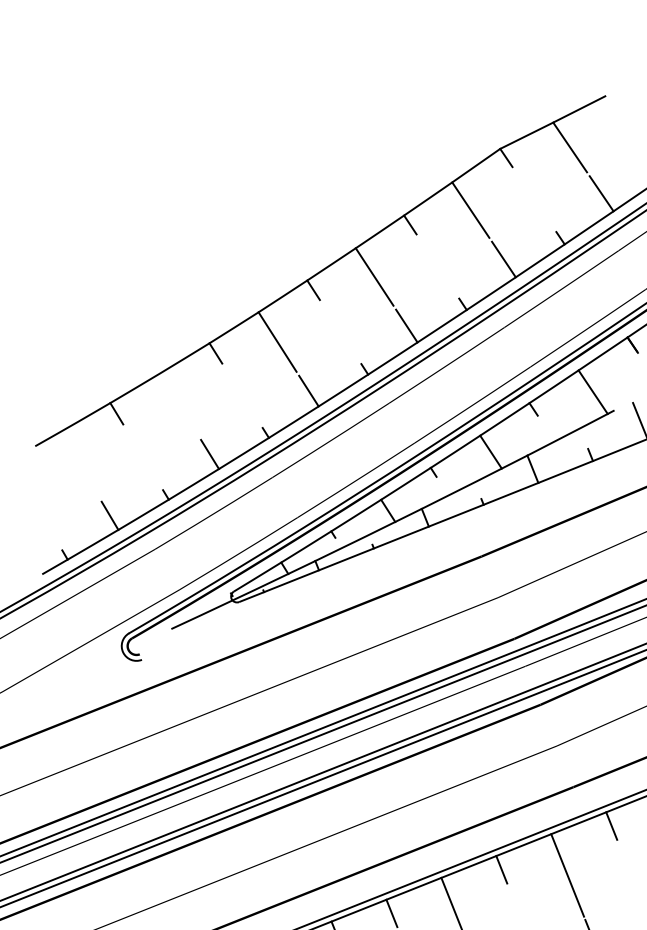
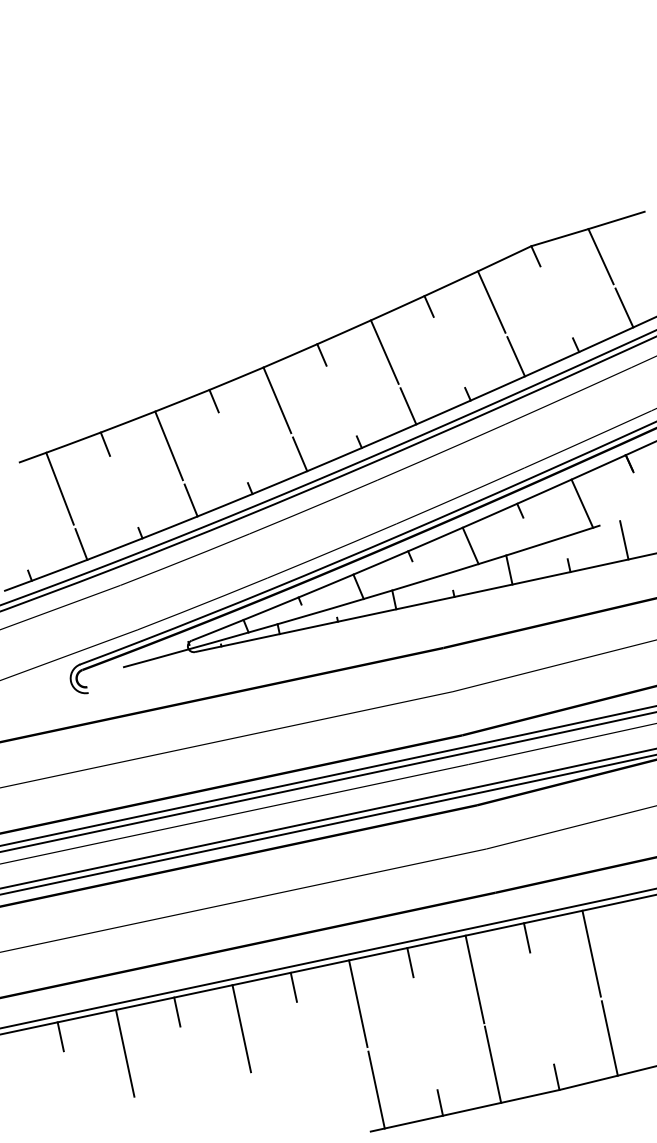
line: (178, 404) -> (168, 445), added
line: (79, 464) -> (59, 488), added

